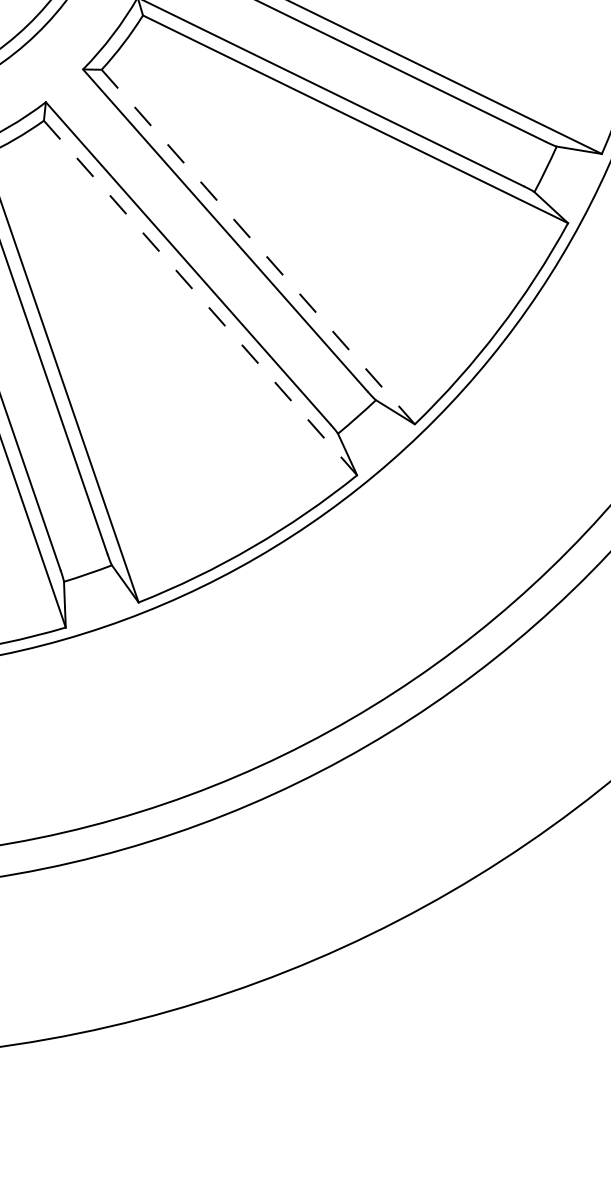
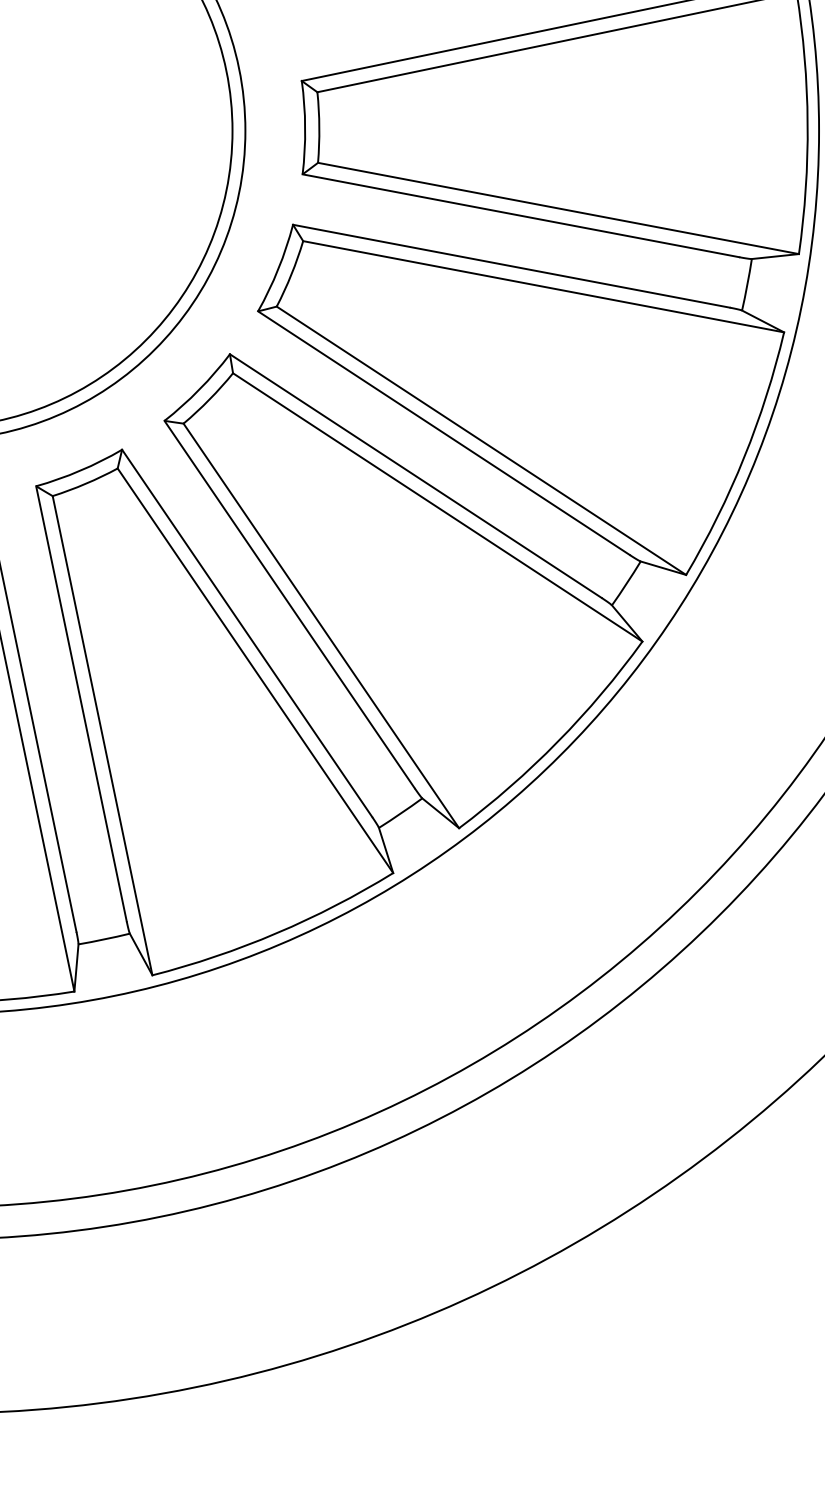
line: (258, 246) -> (321, 625), dashed -> solid
line: (200, 297) -> (255, 670), dashed -> solid

